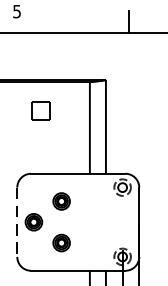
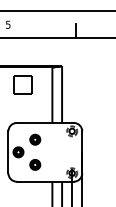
part: (40, 110) -> (22, 84), size x1.67
line: (17, 222) -> (8, 152), dashed -> solid

